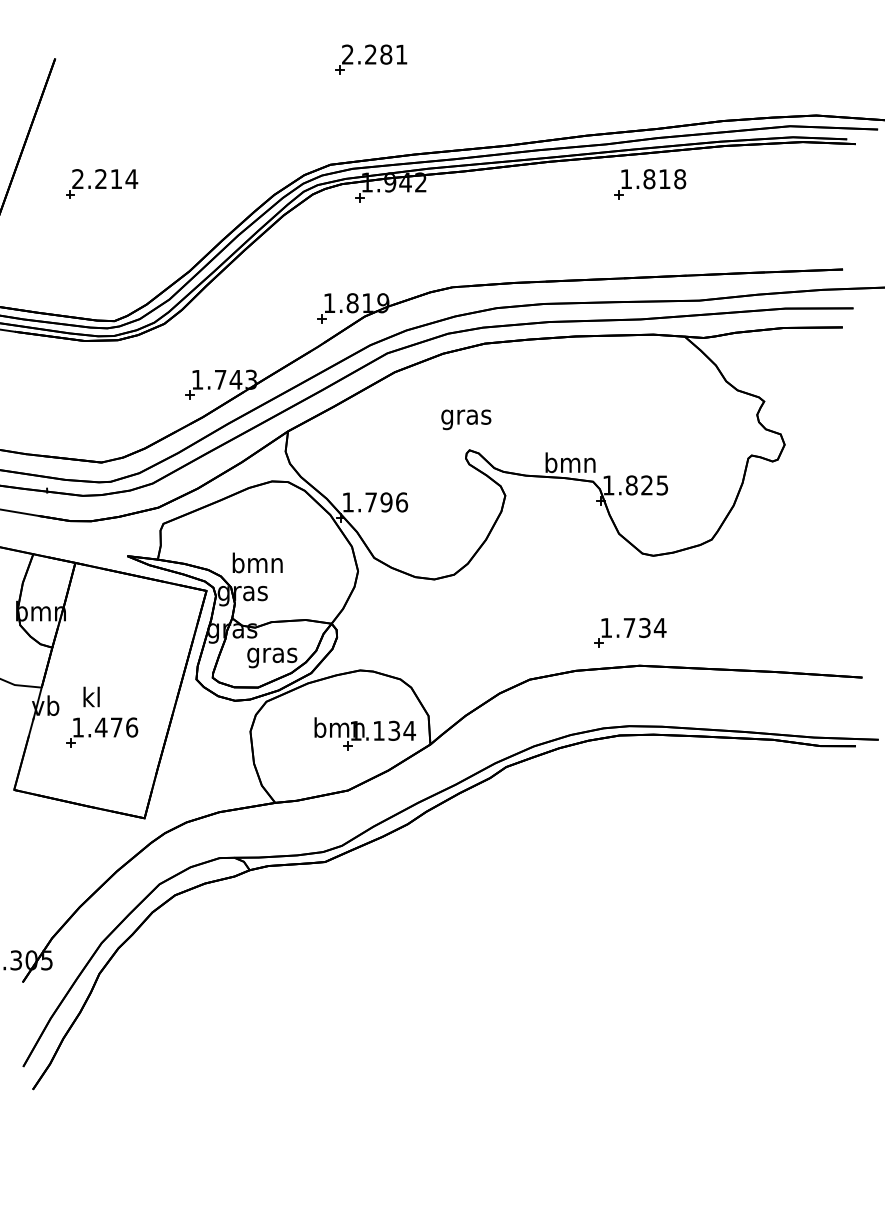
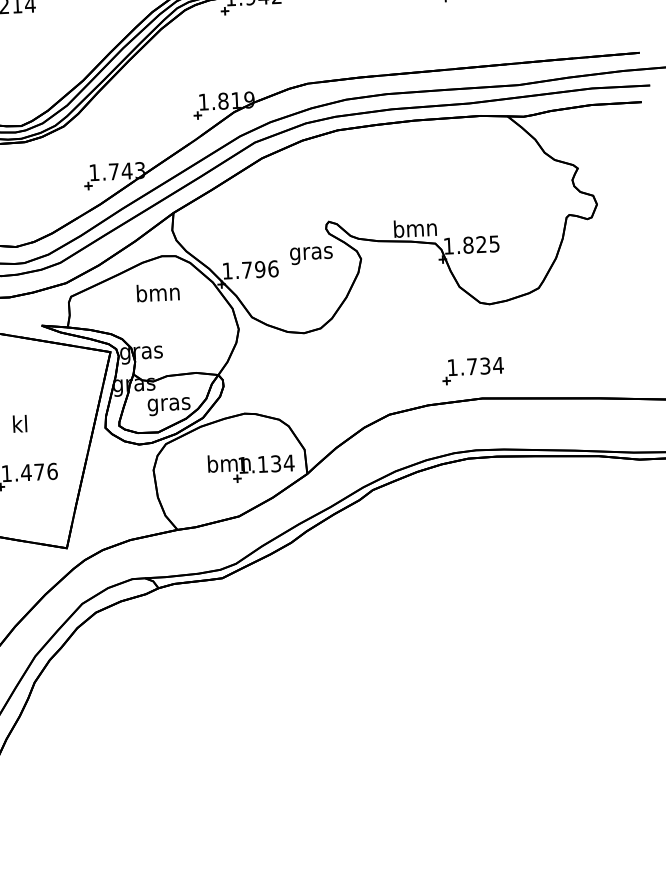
text: (466, 419) -> (311, 255), moved
text: (257, 562) -> (158, 292), moved
text: (91, 696) -> (19, 423), moved

